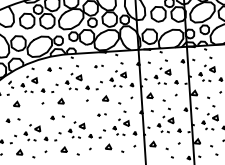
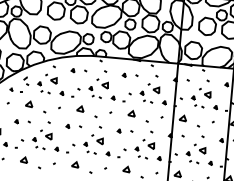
part: (98, 66) -> (129, 75), size x1.67
part: (77, 109) -> (97, 121), added
part: (33, 112) -> (47, 116), added
part: (101, 114) -> (124, 131), size x1.67

